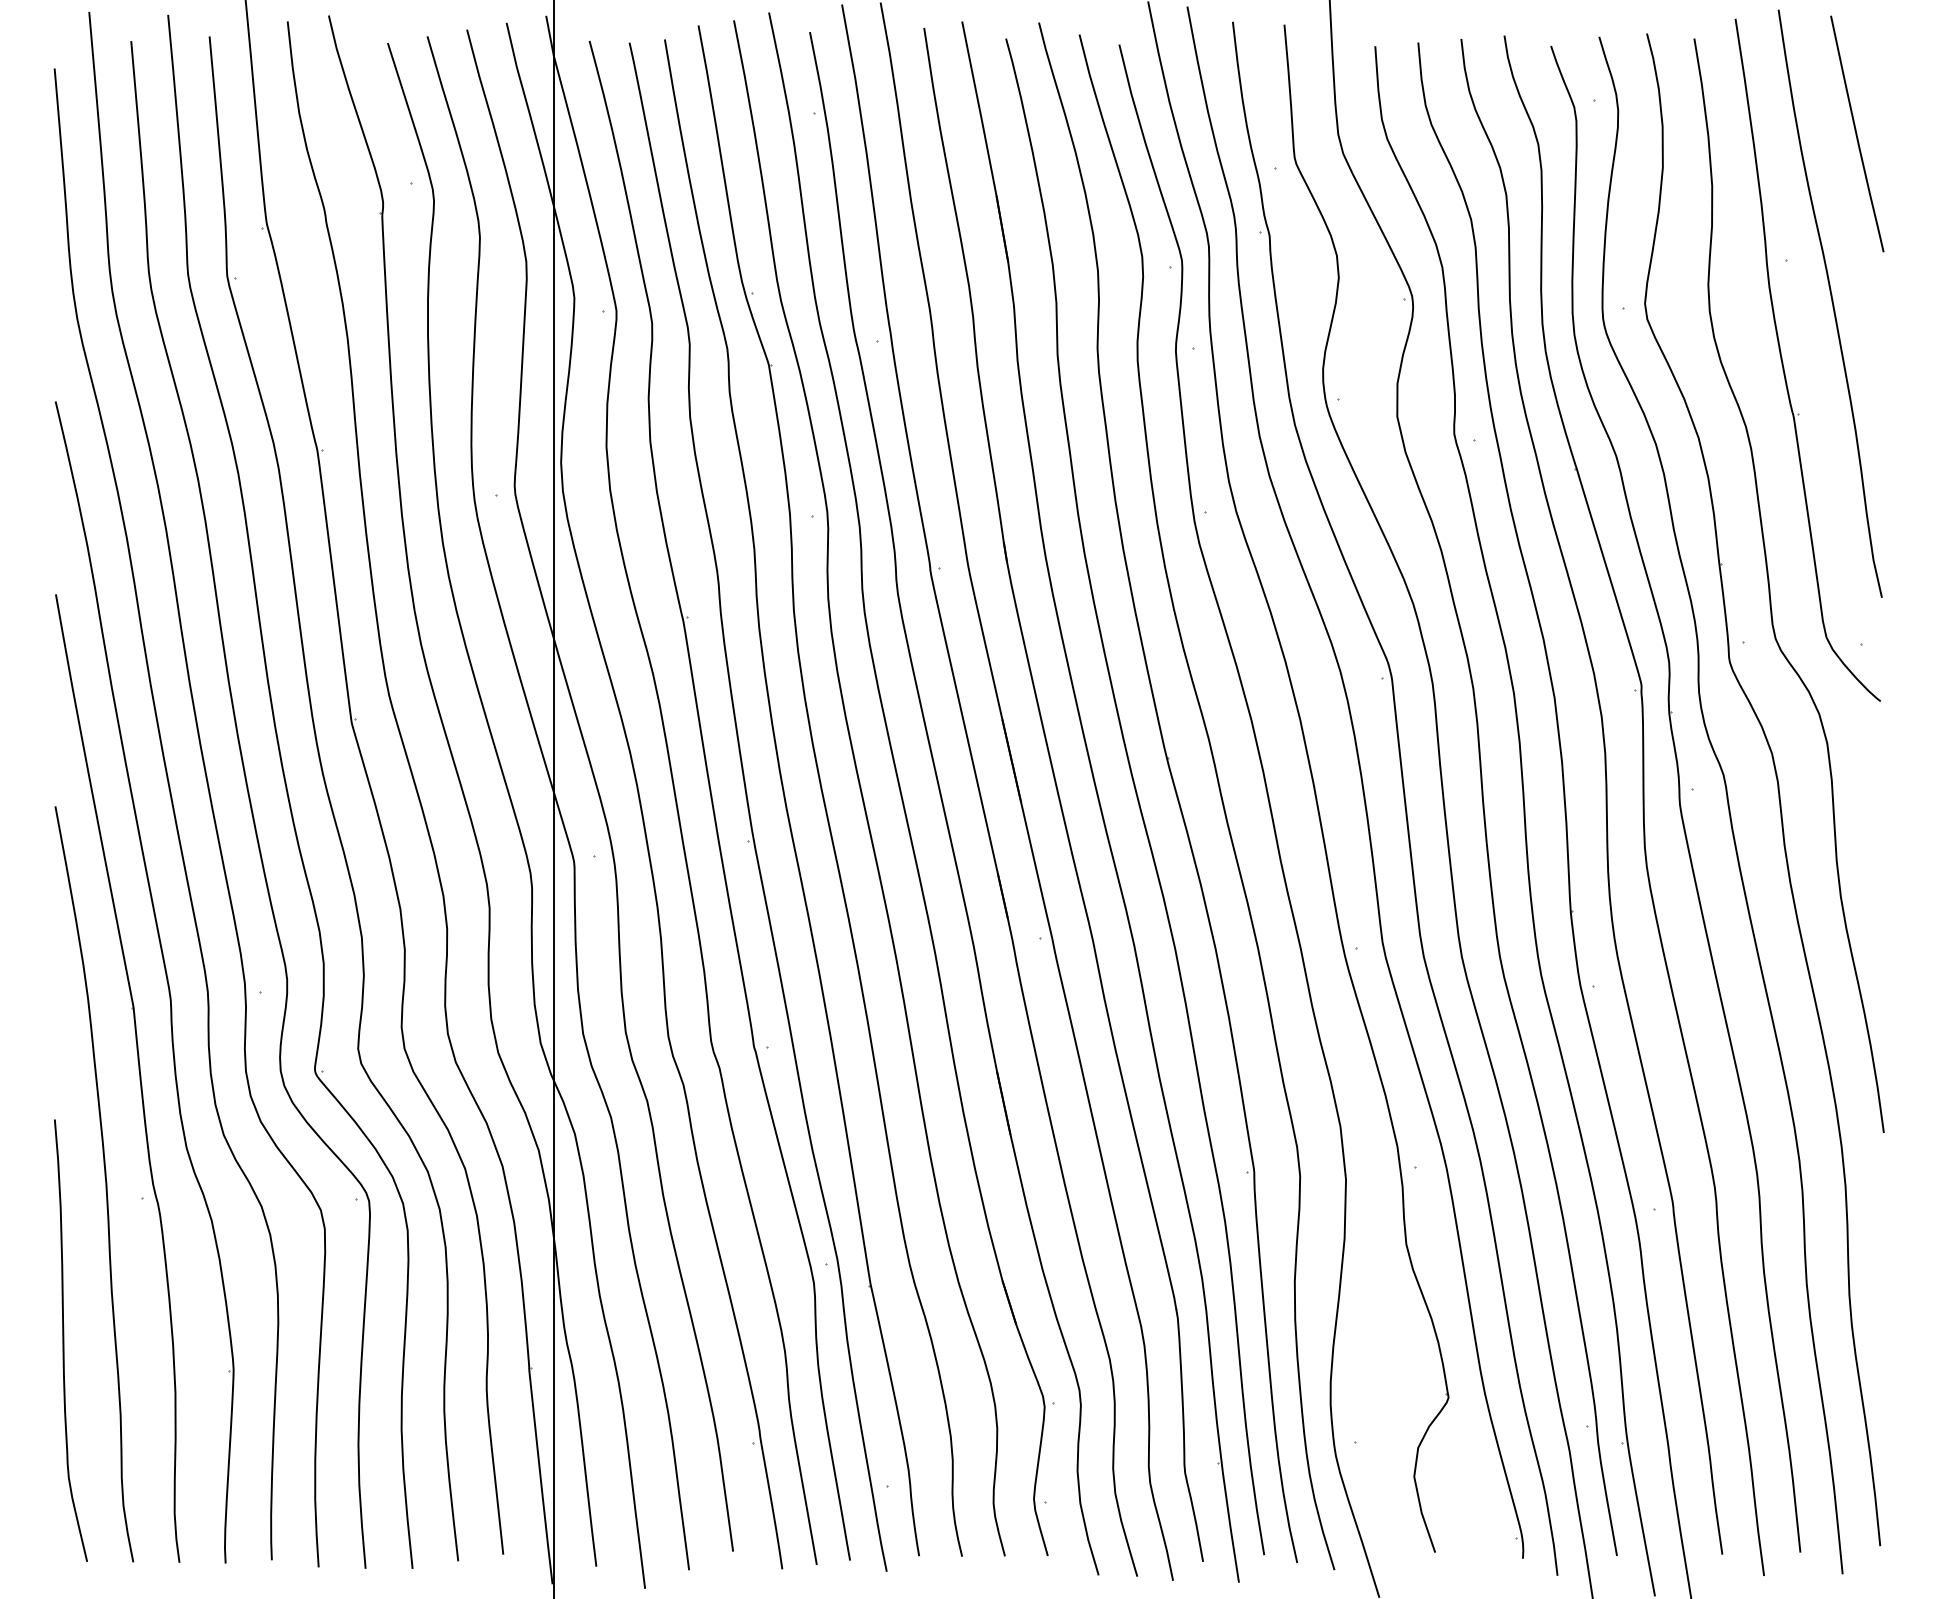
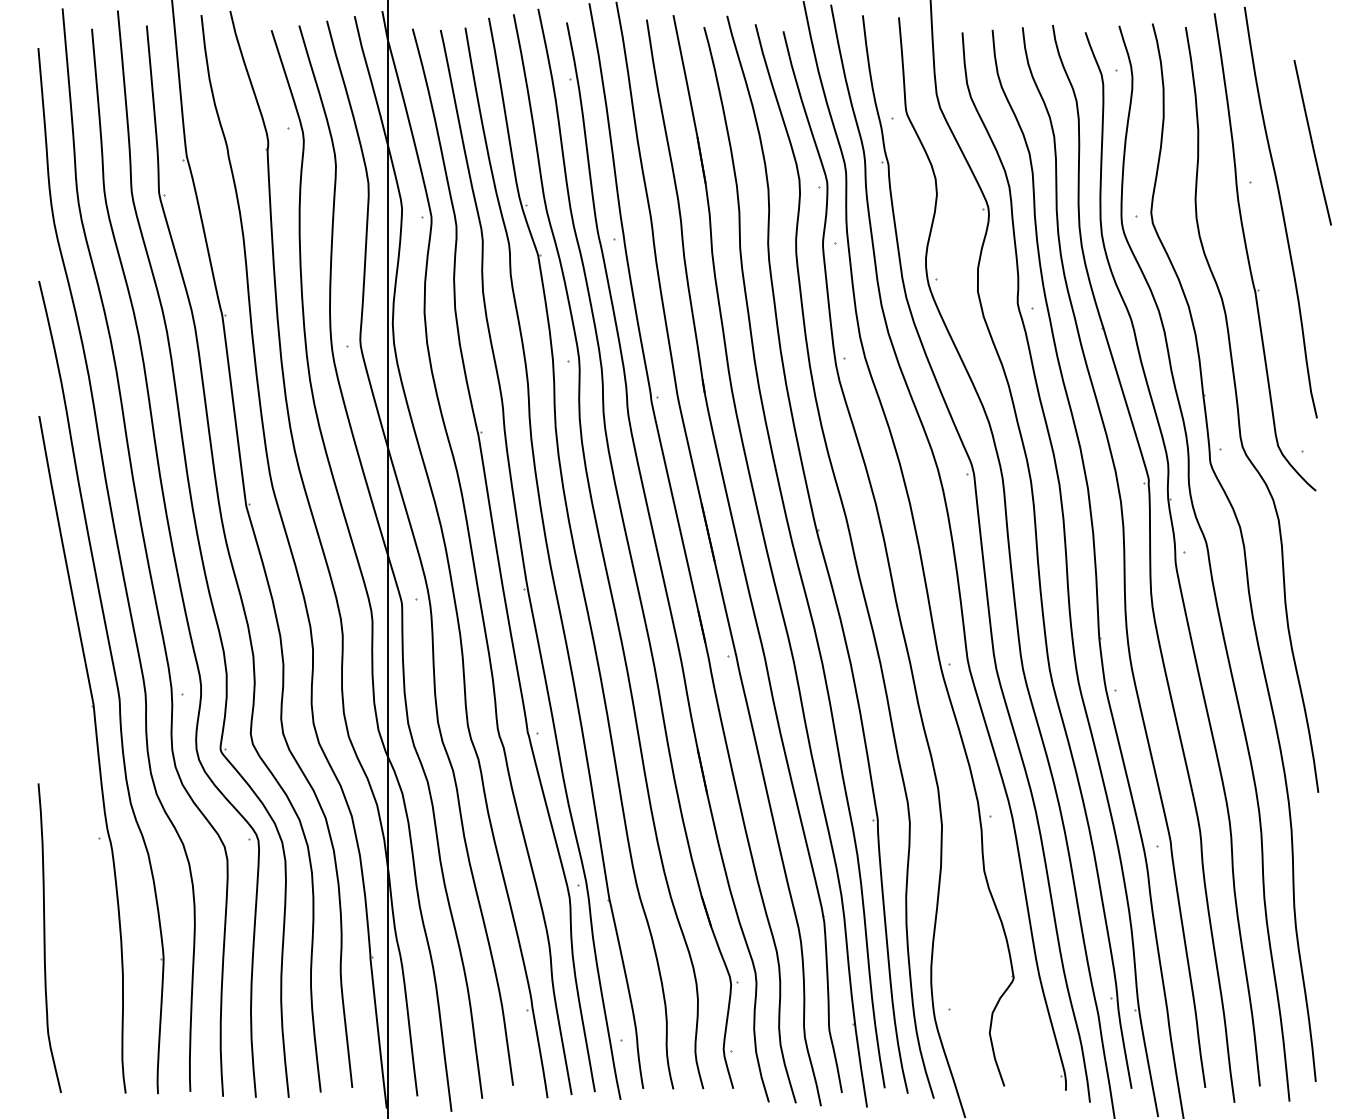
line: (1856, 133) -> (1312, 142), moved
curve: (104, 1183) -> (73, 828), removed

